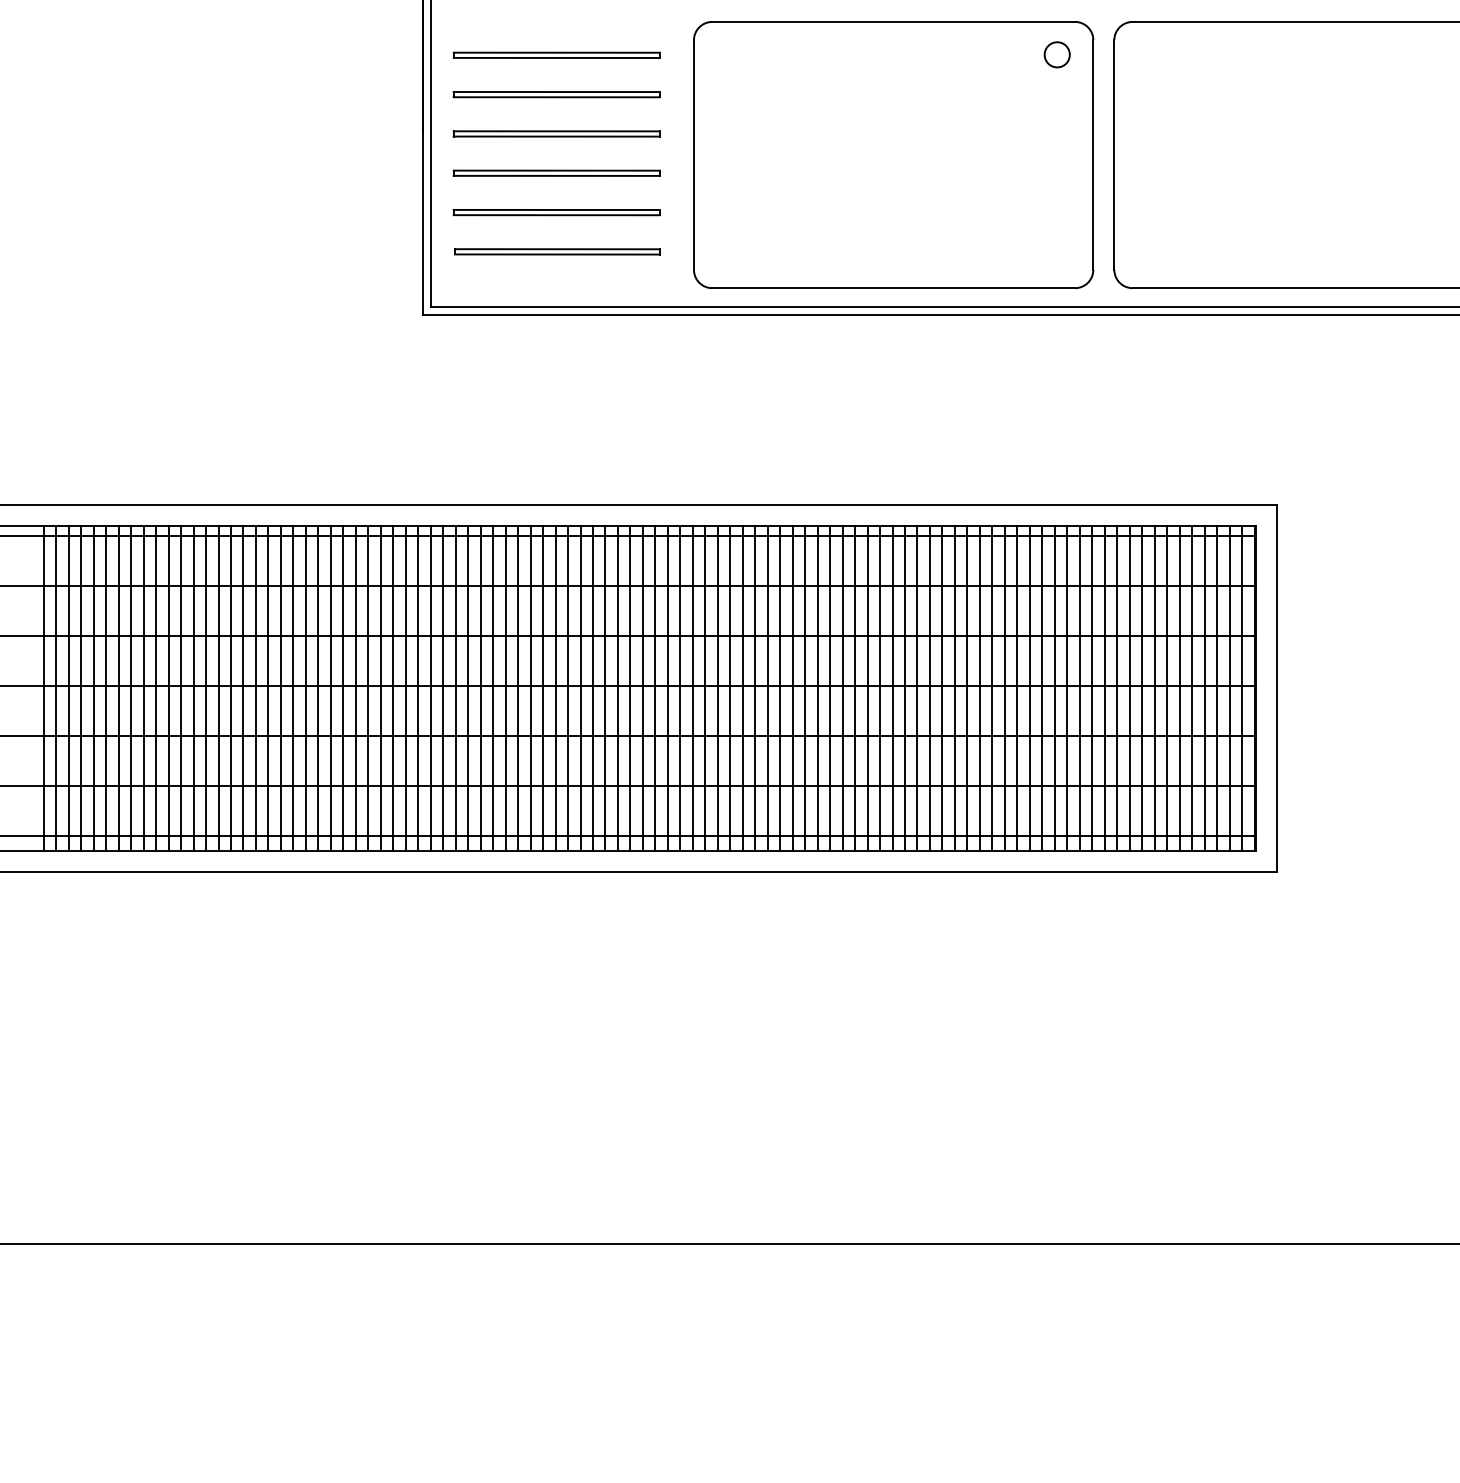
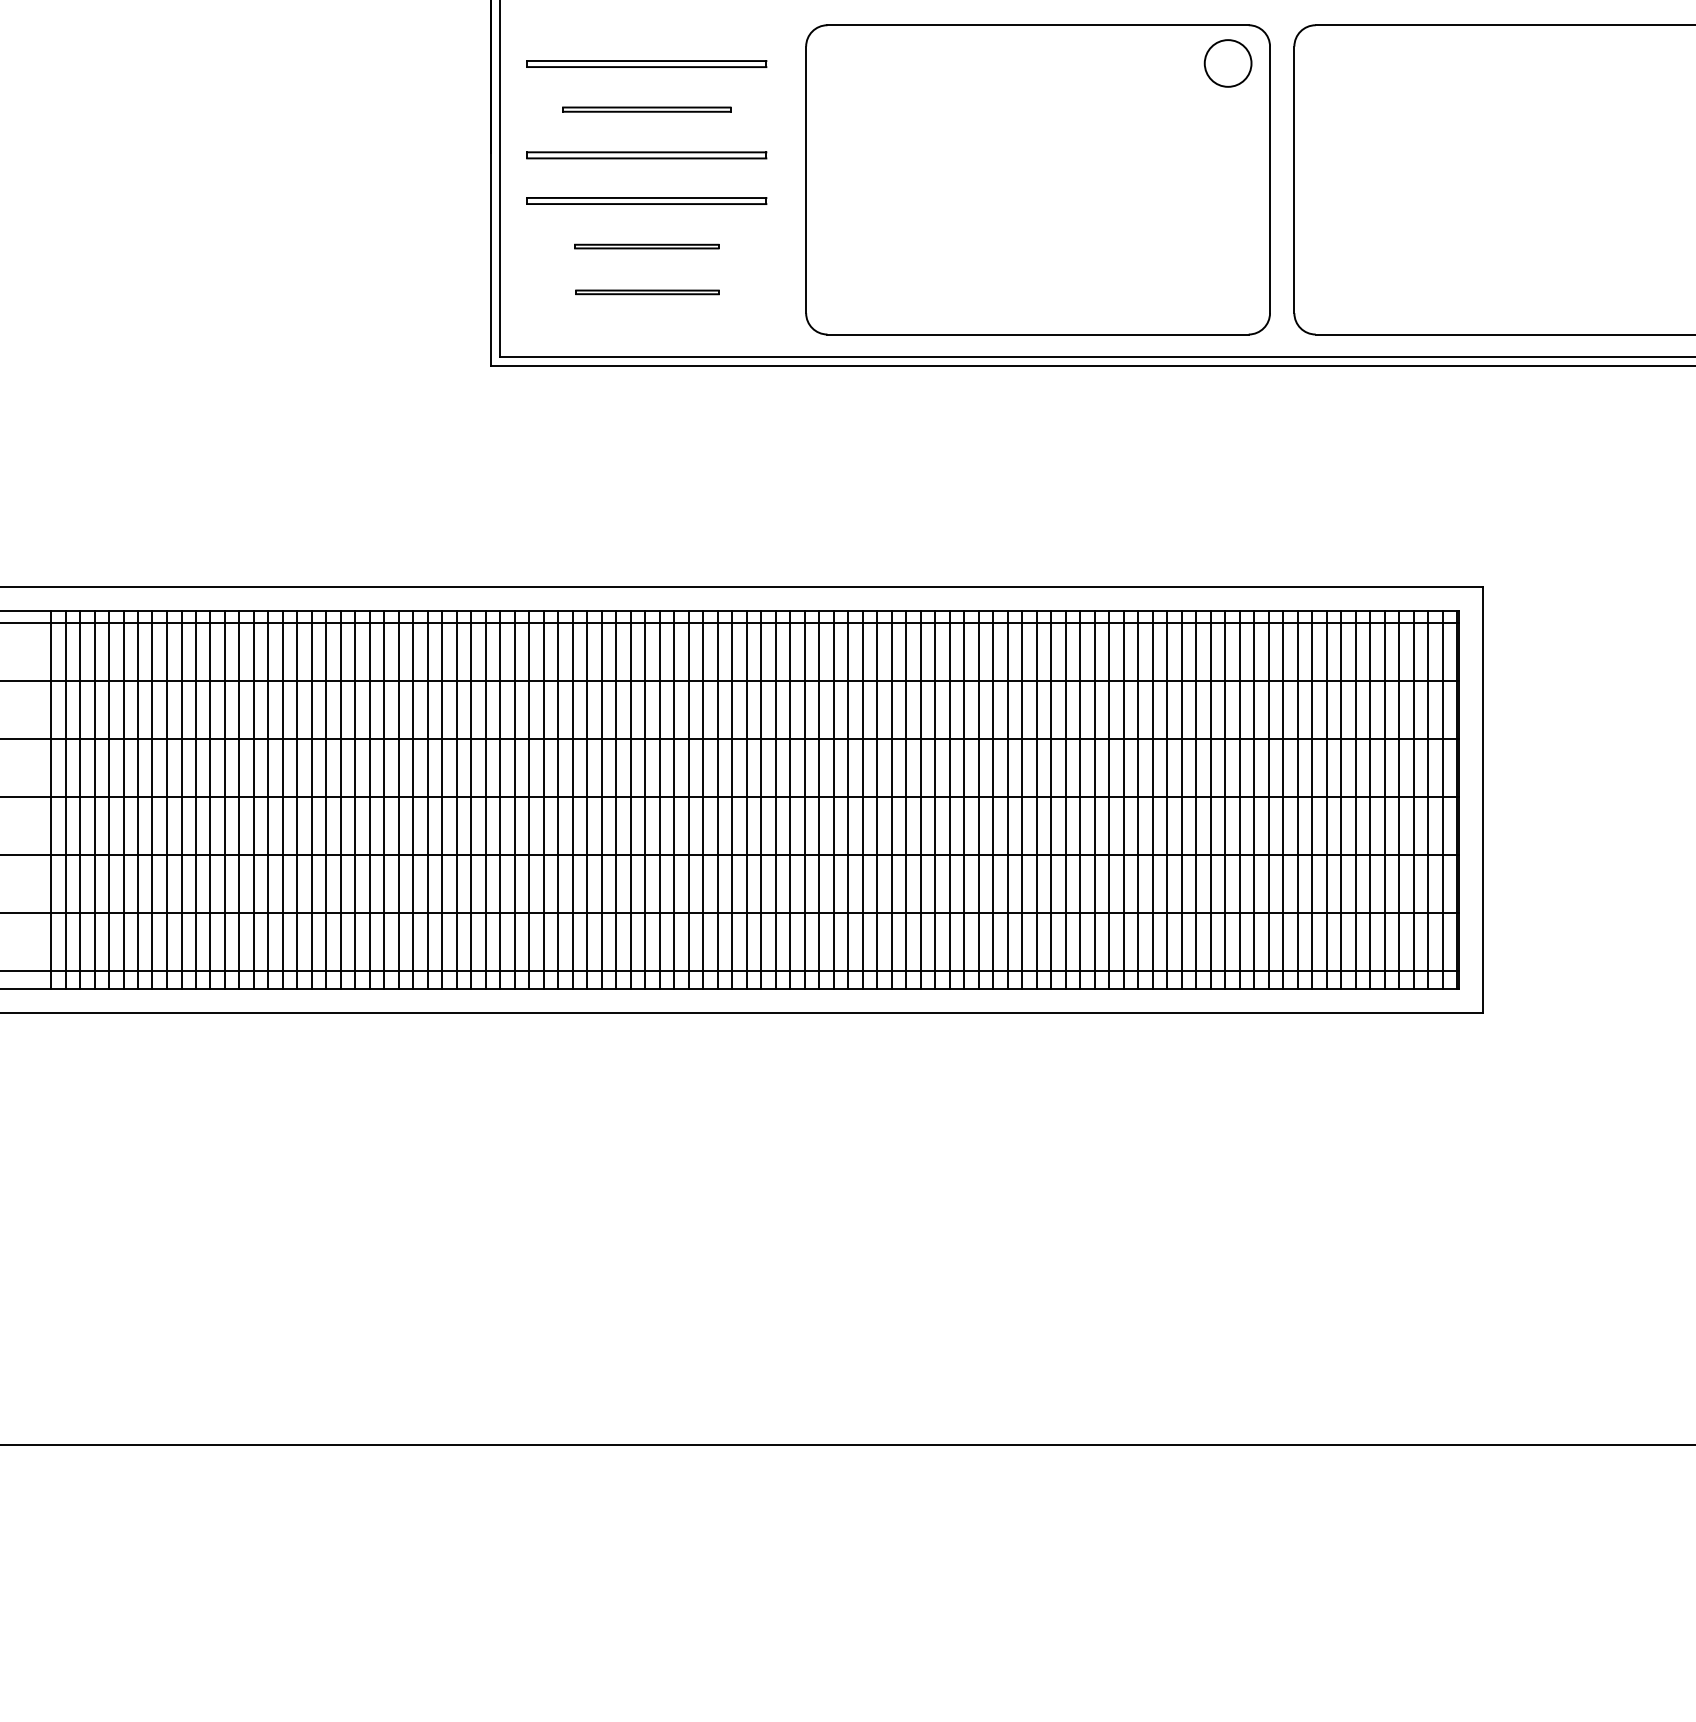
circle: (1056, 54) -> (1227, 63), size x1.6
part: (556, 94) -> (646, 109), size x0.7
part: (556, 212) -> (646, 246), size x0.6
part: (557, 252) -> (647, 292), size x0.6

